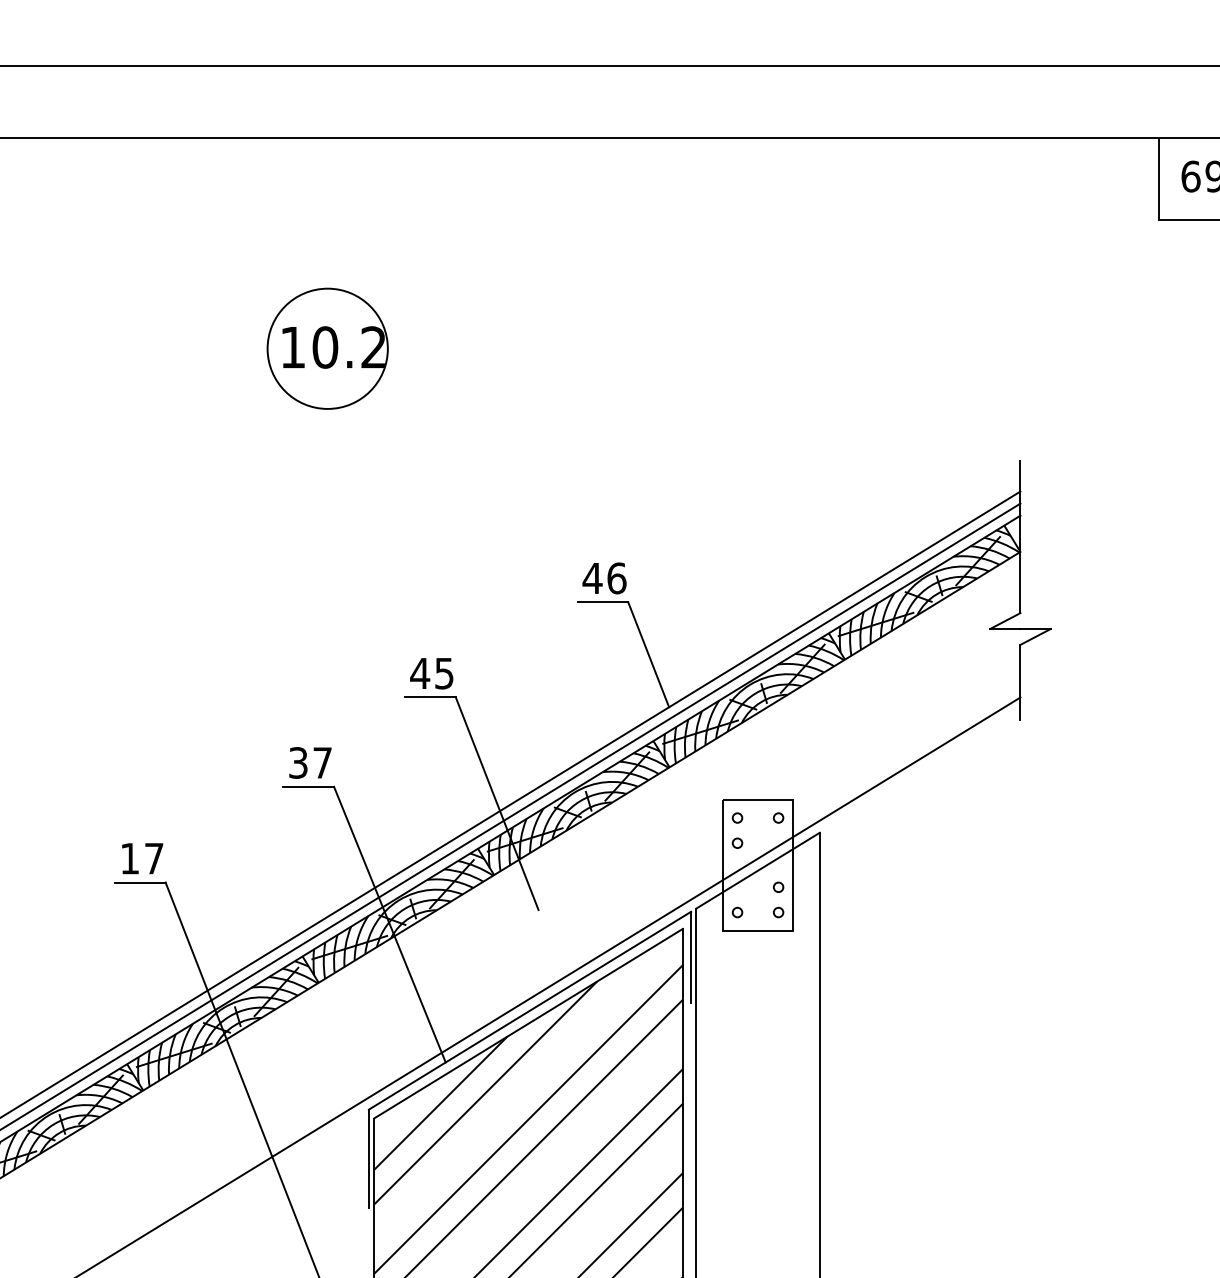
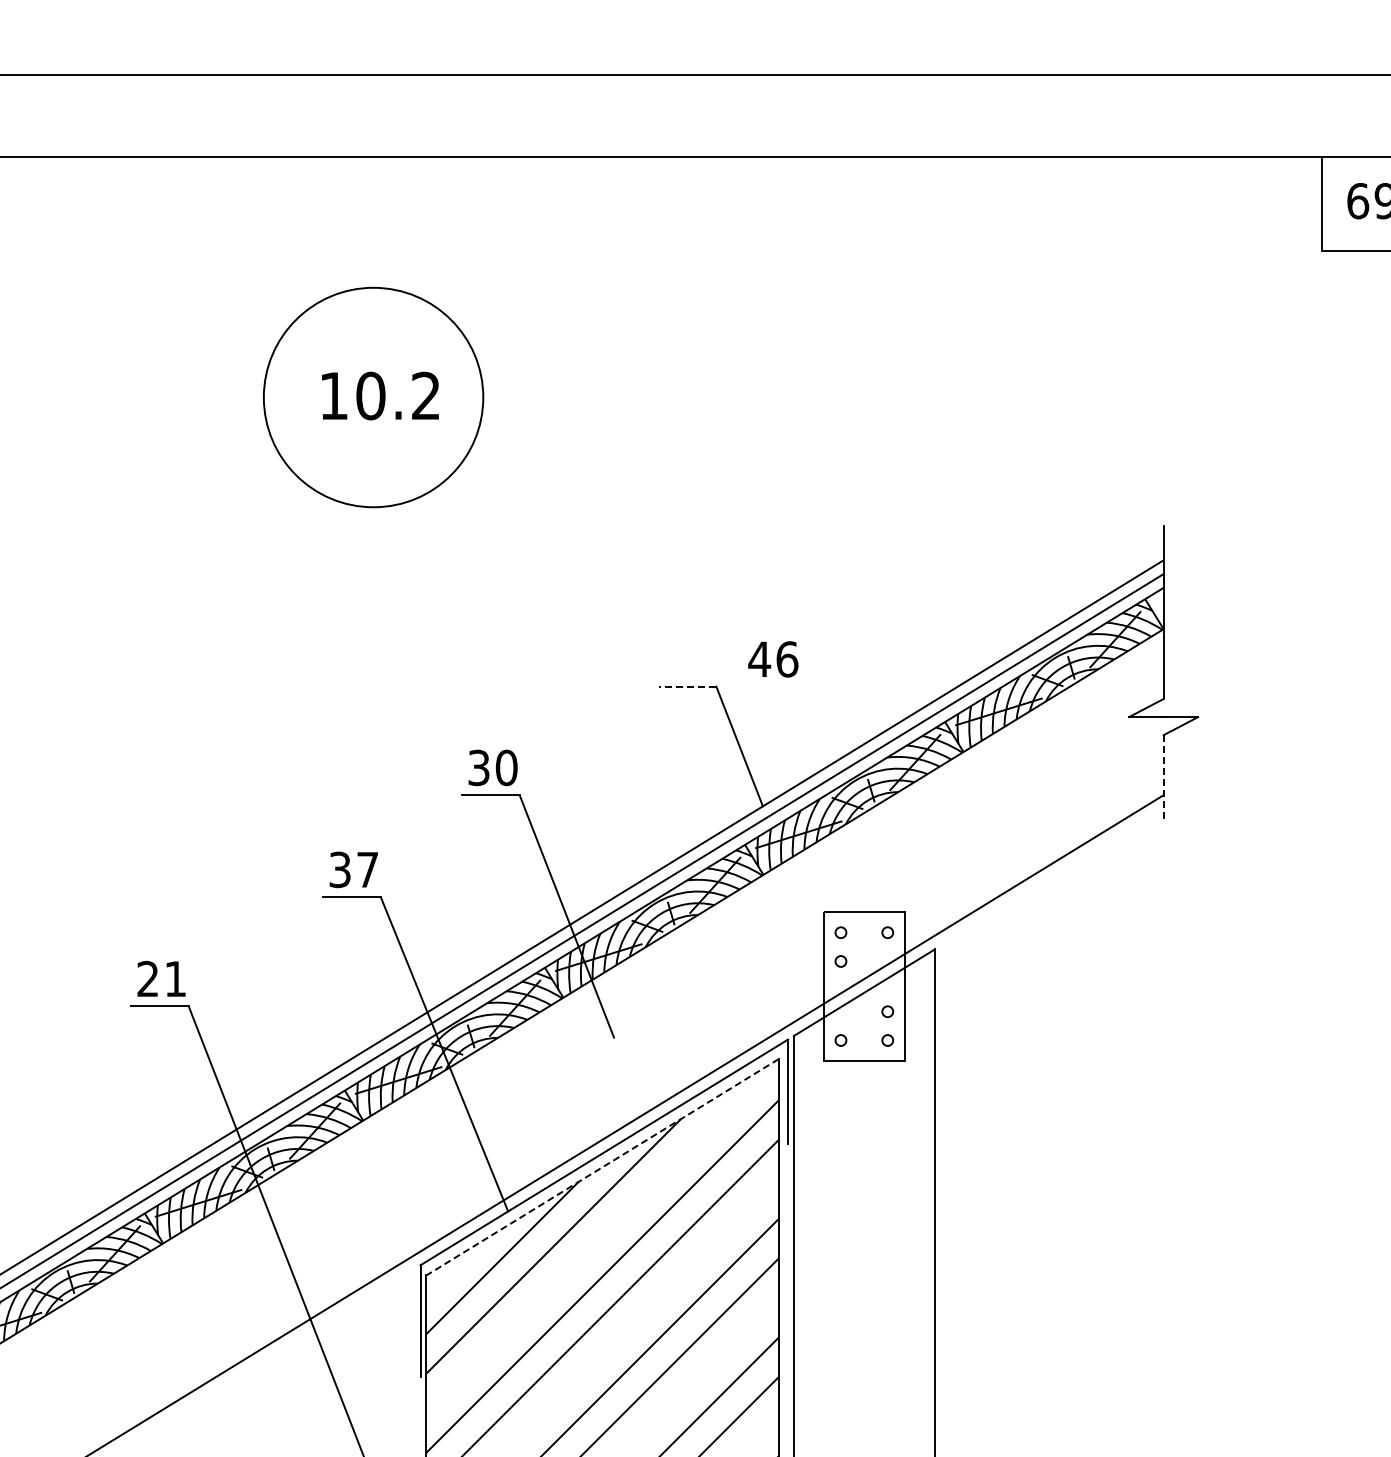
circle: (327, 348) -> (373, 397), size x1.6
text: (604, 578) -> (773, 659), moved
line: (602, 602) -> (687, 686), solid -> dashed
text: (432, 673) -> (492, 767), 45 -> 30
line: (1020, 681) -> (1163, 777), solid -> dashed
text: (141, 858) -> (161, 978), 17 -> 21
line: (528, 1023) -> (602, 1167), solid -> dashed

